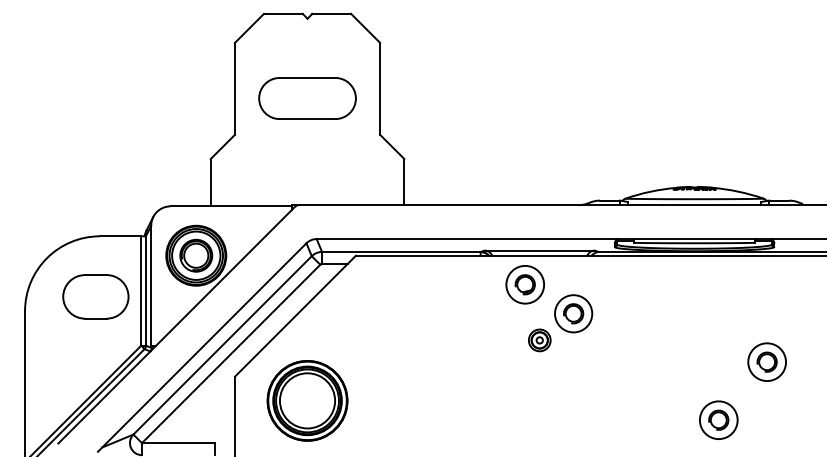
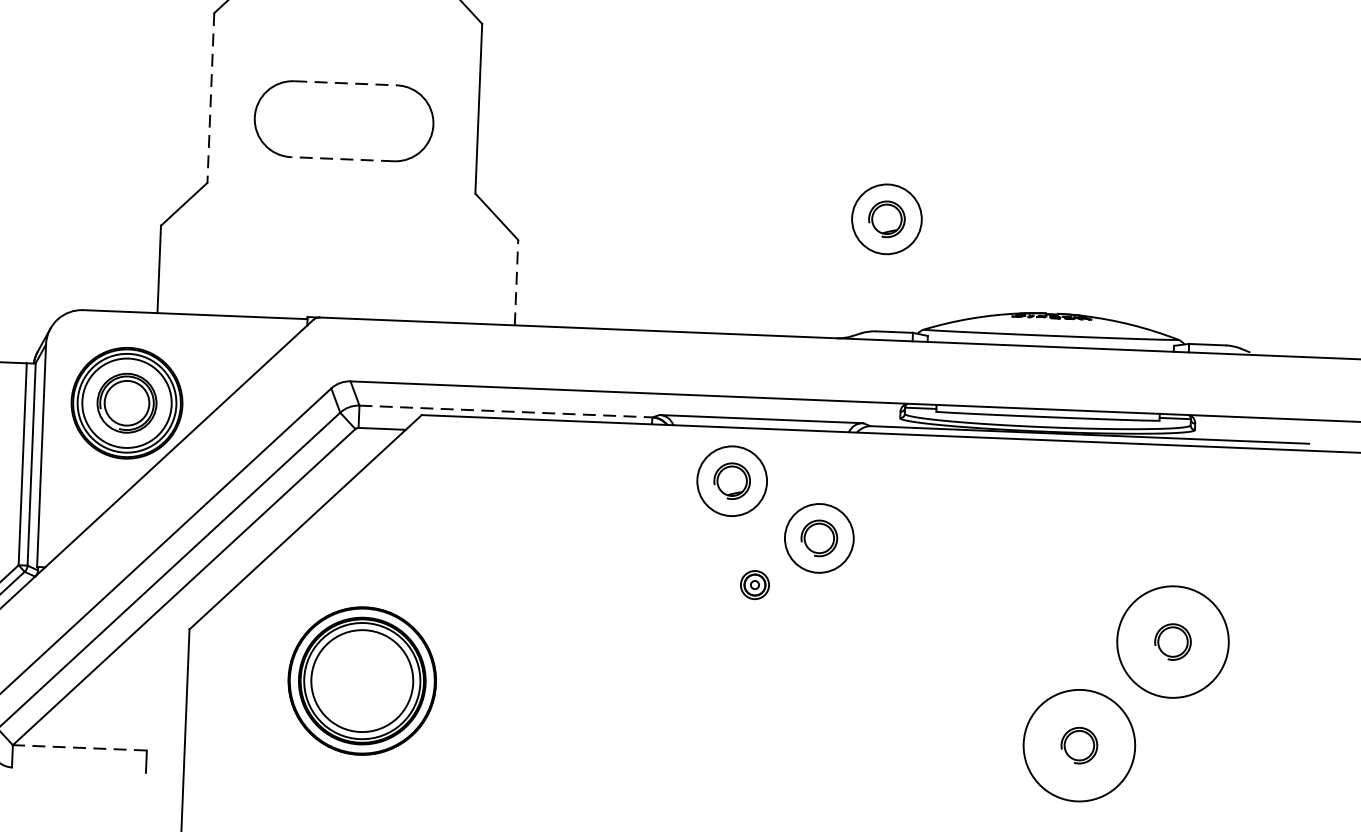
line: (307, 77) -> (345, 82), solid -> dashed
line: (234, 88) -> (209, 97), solid -> dashed
line: (307, 119) -> (342, 159), solid -> dashed
part: (602, 139) -> (885, 218), added
line: (404, 181) -> (516, 281), solid -> dashed
line: (401, 251) -> (506, 410), solid -> dashed
part: (539, 340) -> (754, 585), size x0.7
circle: (767, 362) -> (1173, 642), size x1.6
part: (307, 400) -> (362, 680), moved
circle: (718, 420) -> (1078, 746), size x1.6
line: (177, 443) -> (78, 748), solid -> dashed

